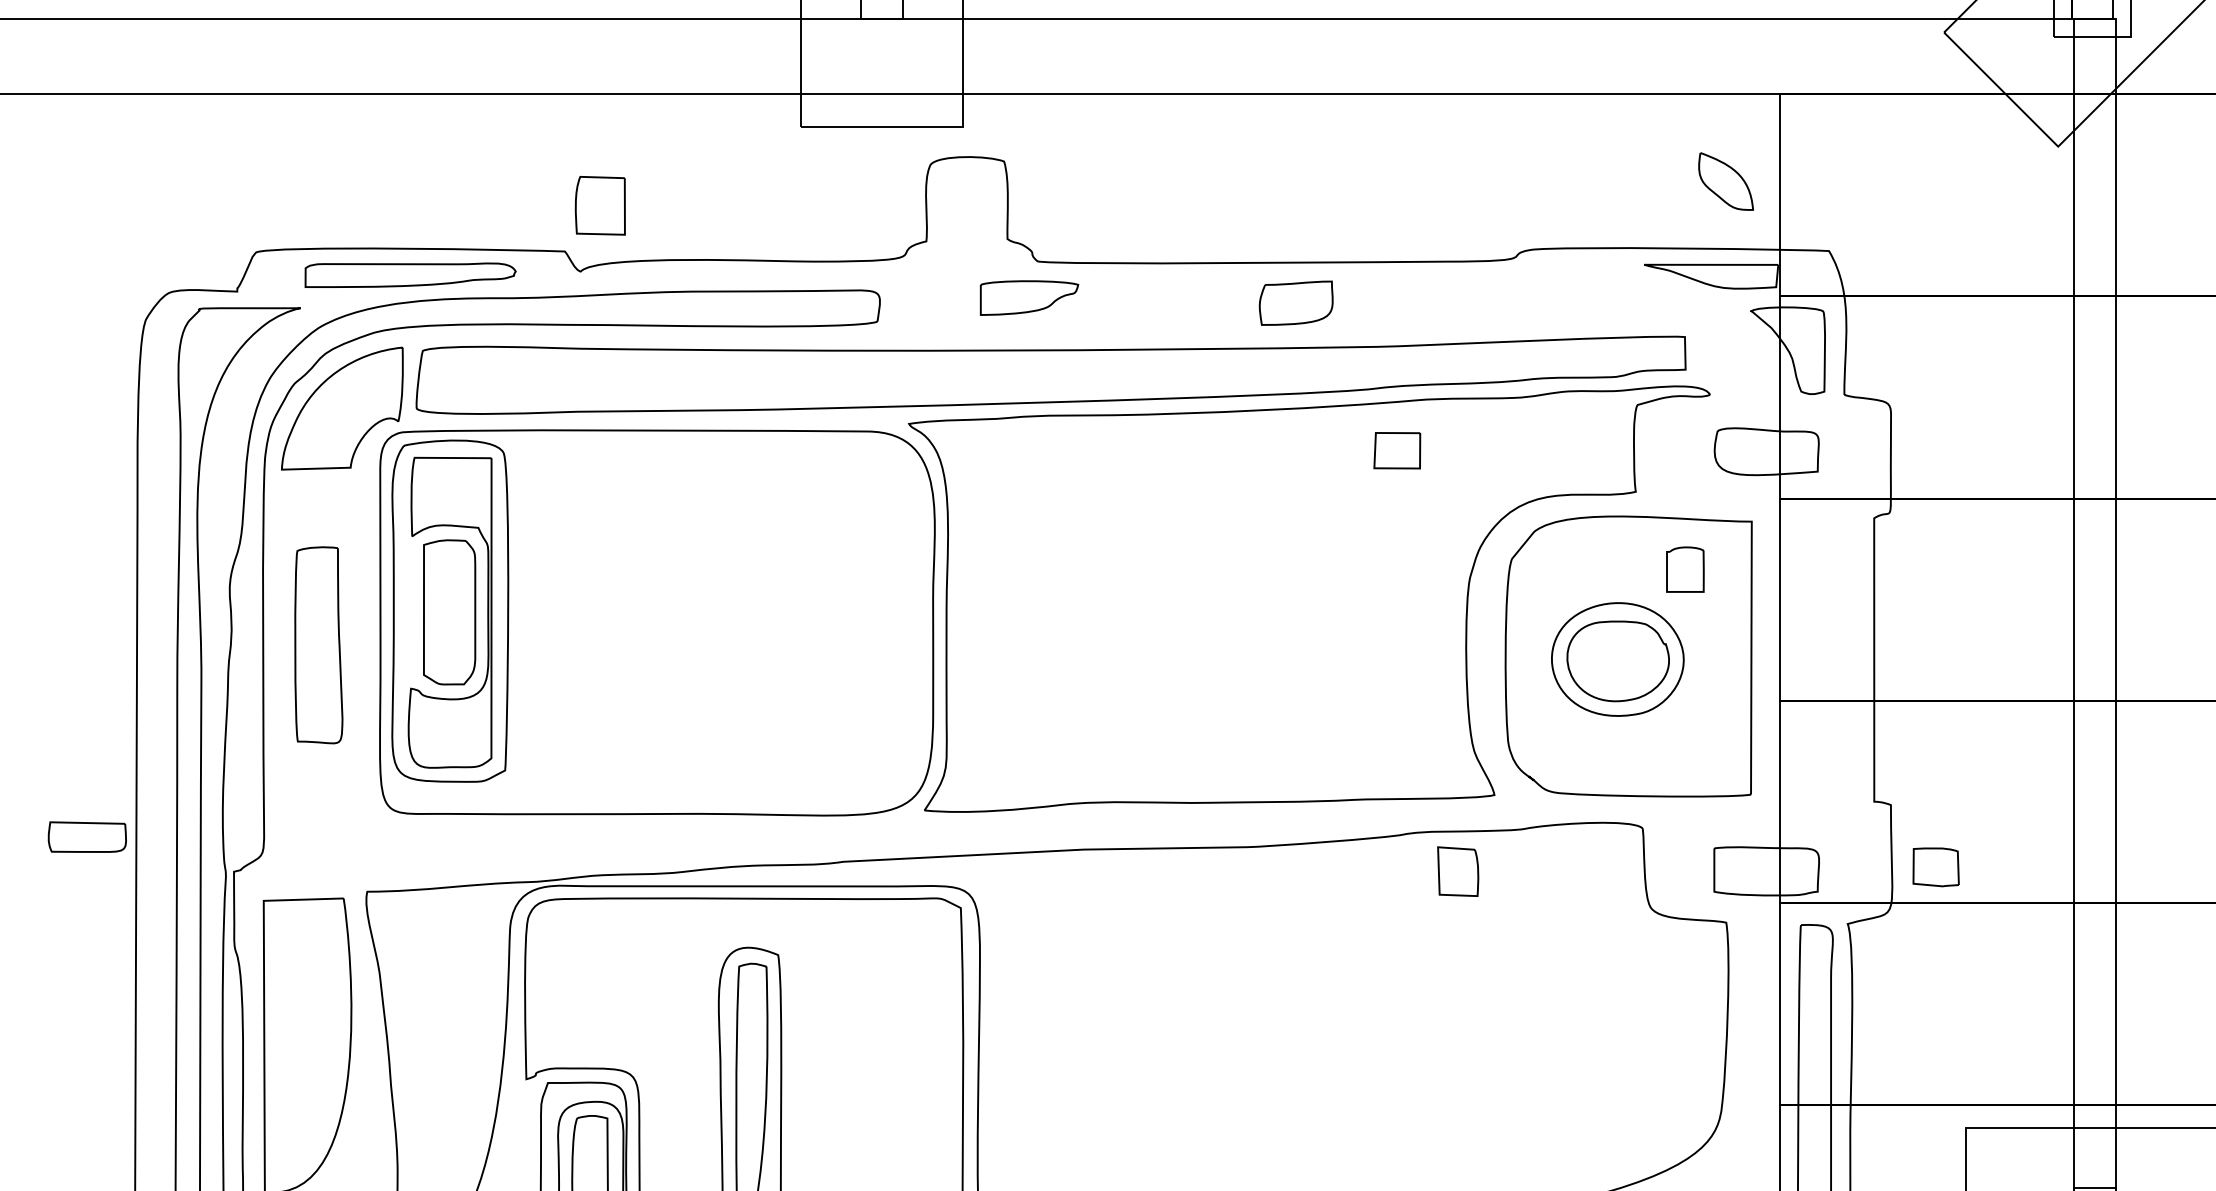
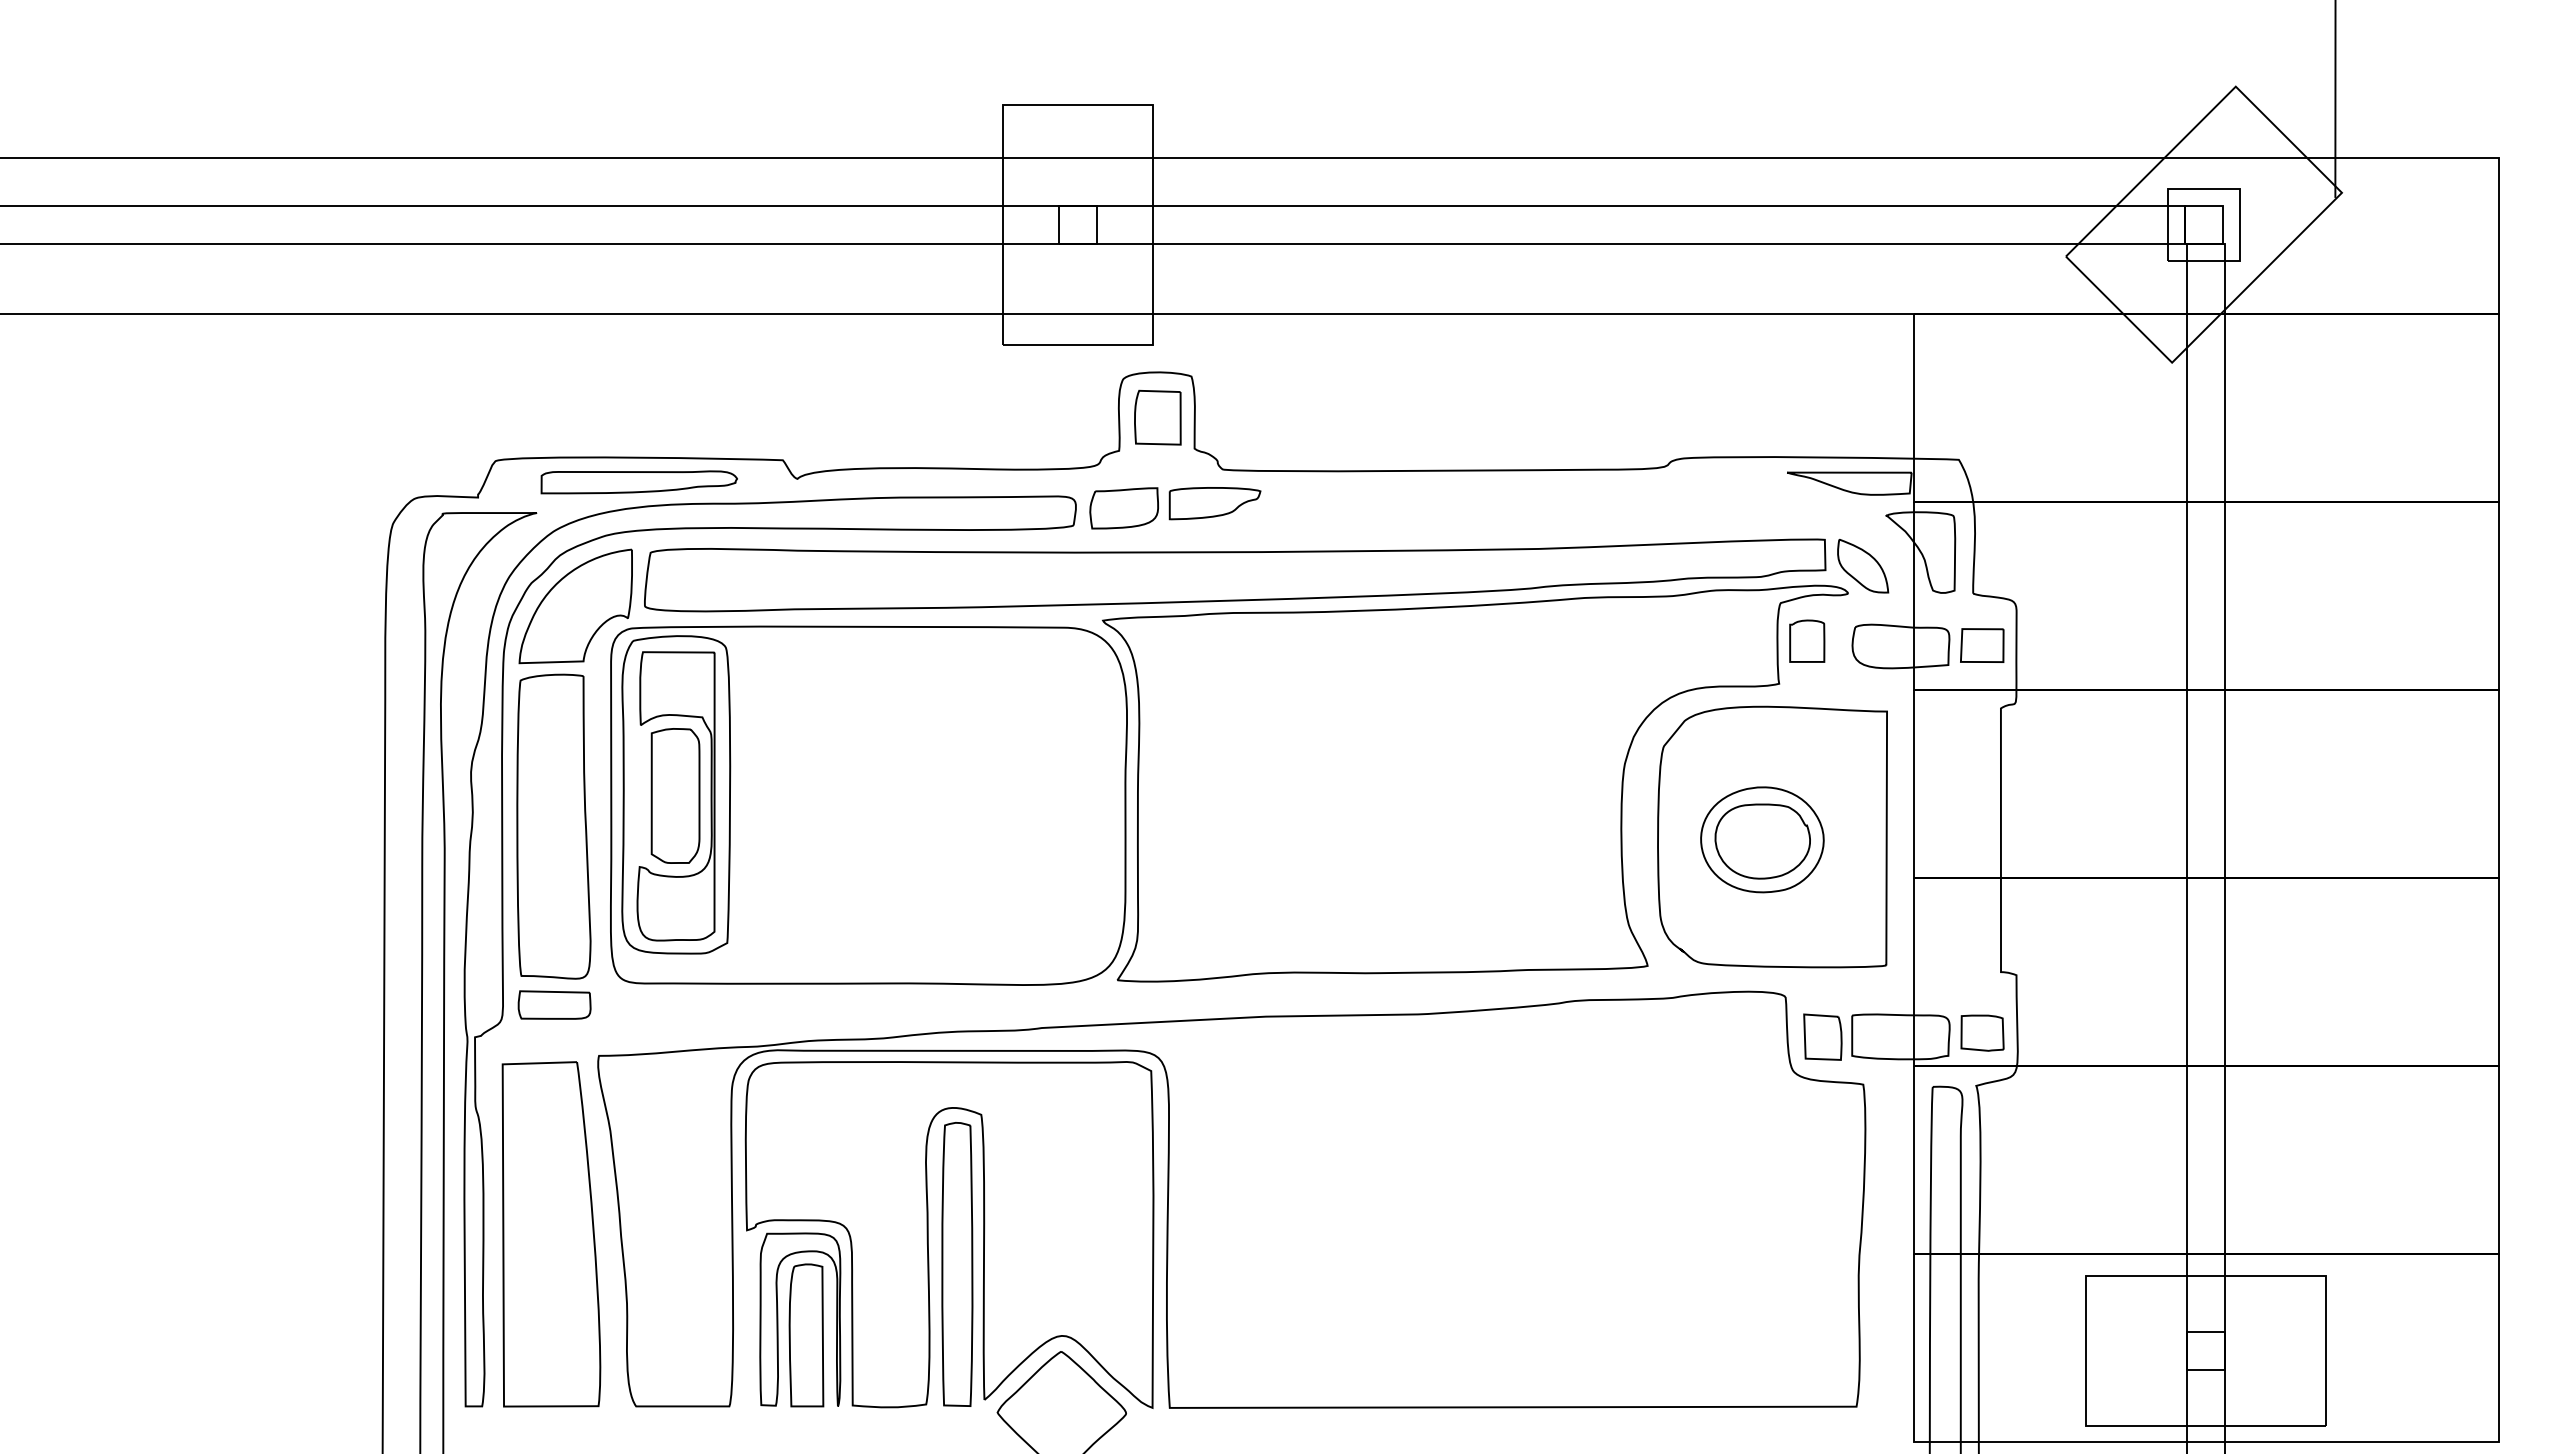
part: (1726, 180) -> (1863, 565), moved
part: (599, 205) -> (1157, 417), moved
part: (1295, 303) -> (1123, 508), moved
part: (1397, 450) -> (1982, 645), moved
part: (1685, 568) -> (1807, 640), moved
part: (318, 645) -> (553, 826), size x1.67
part: (87, 836) -> (554, 1004), moved
part: (1936, 866) -> (1982, 1032), moved
part: (1457, 870) -> (1822, 1036), moved

